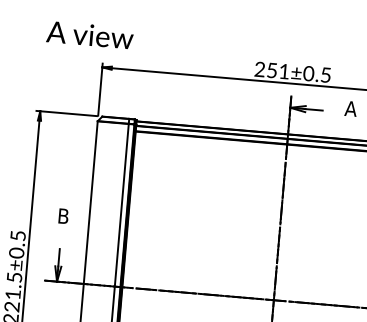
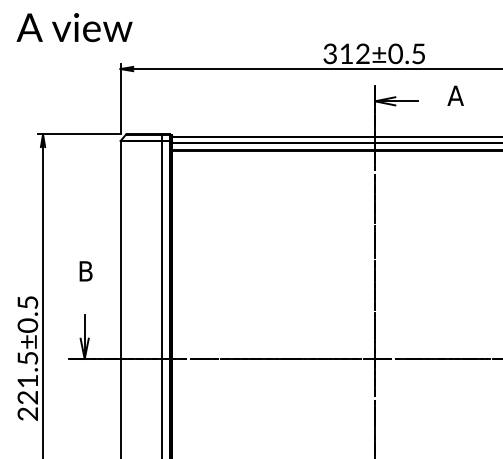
text: (90, 35) -> (74, 27), moved
text: (272, 70) -> (346, 53), 251±0.5 -> 312±0.5

